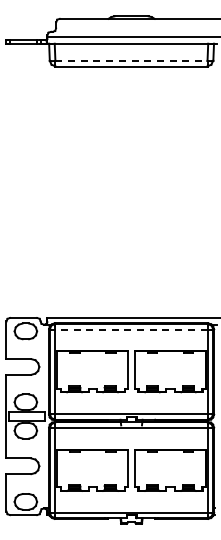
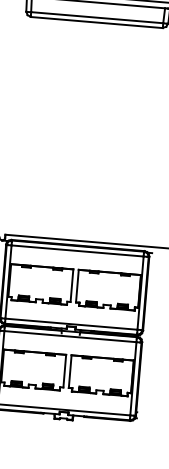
line: (131, 60) -> (97, 17), dashed -> solid
line: (130, 329) -> (76, 250), dashed -> solid

